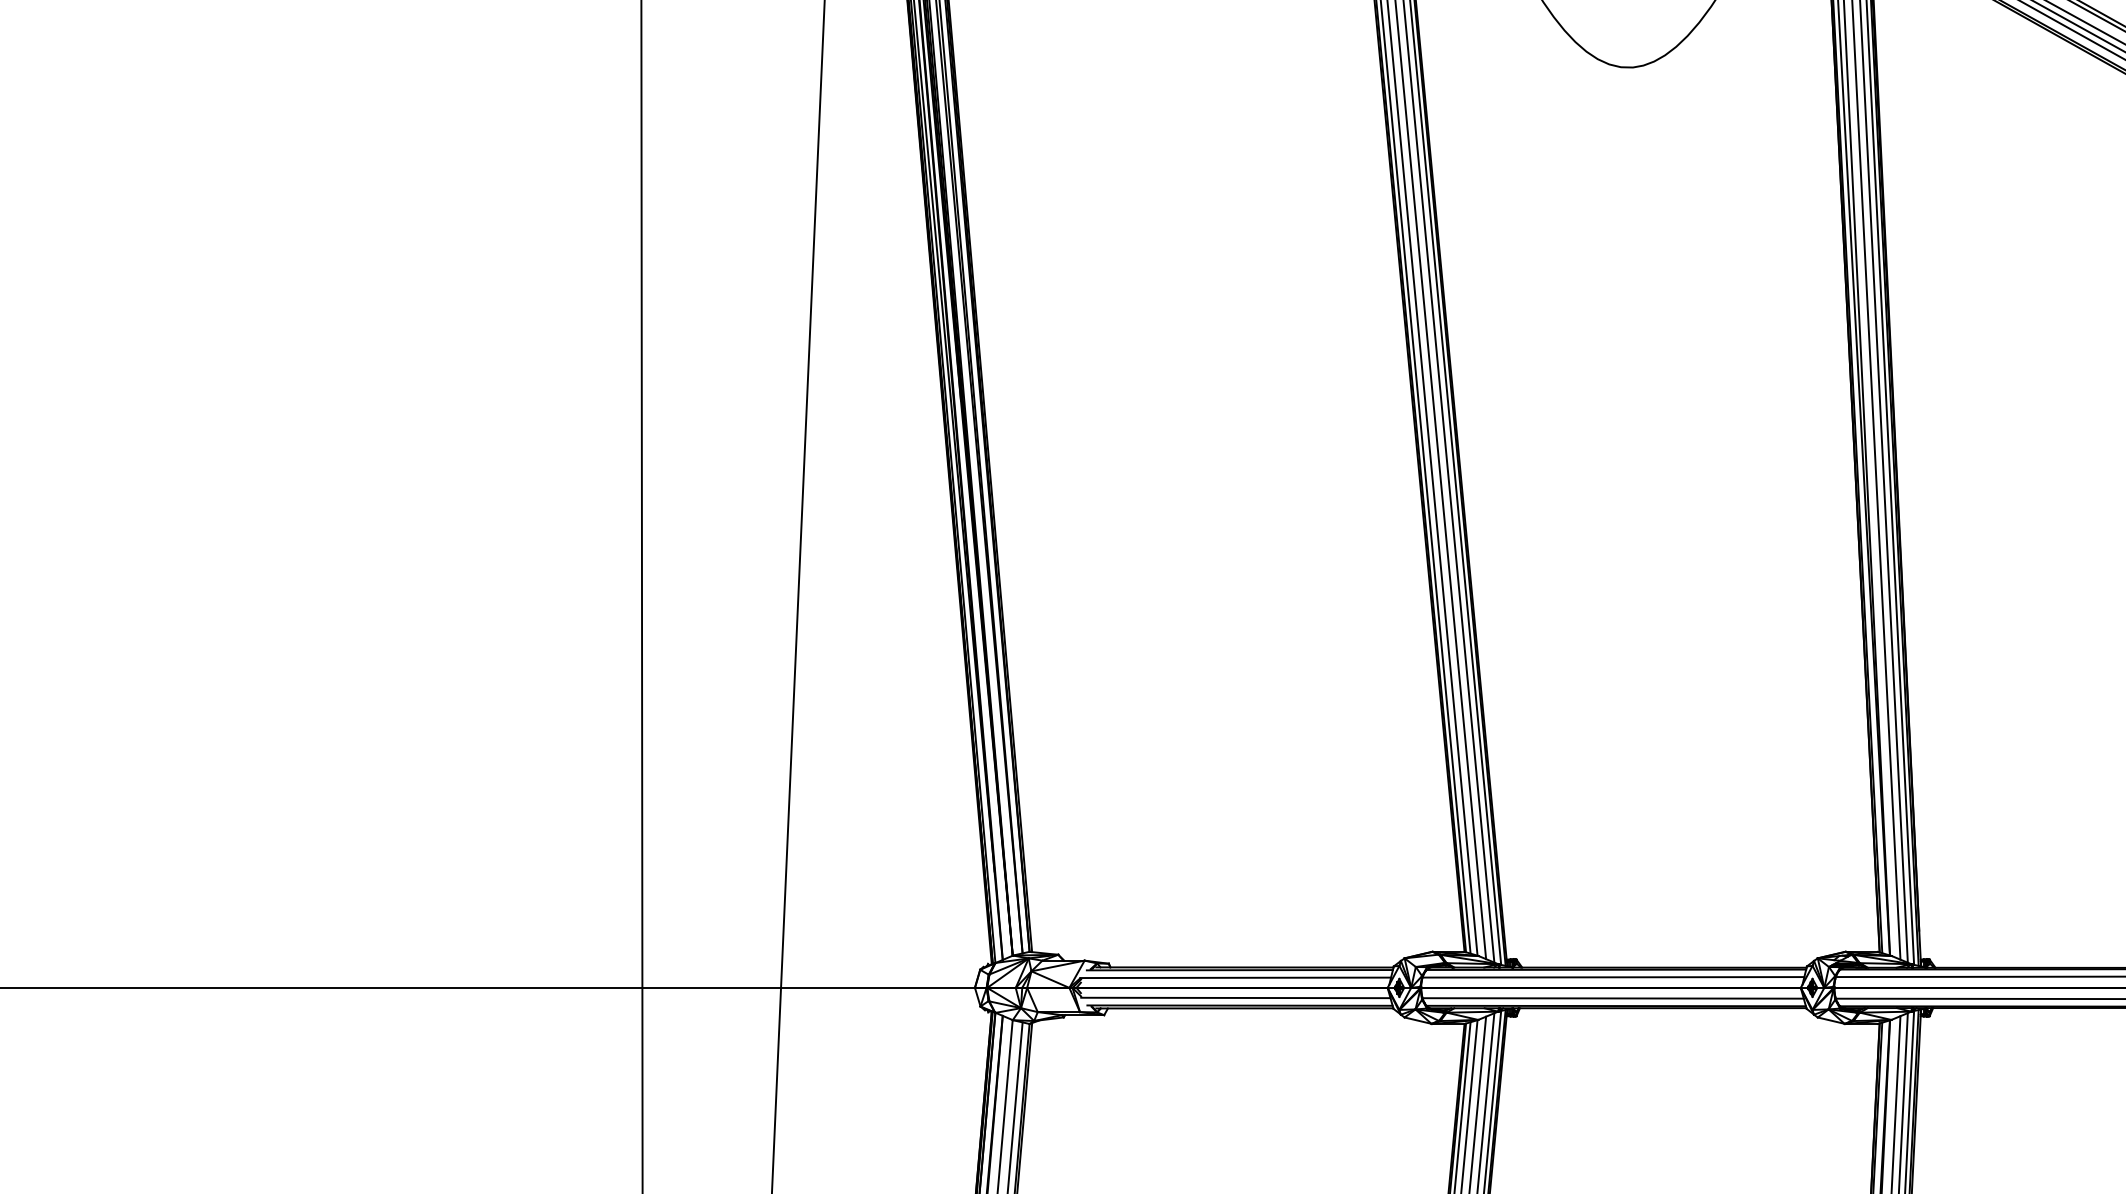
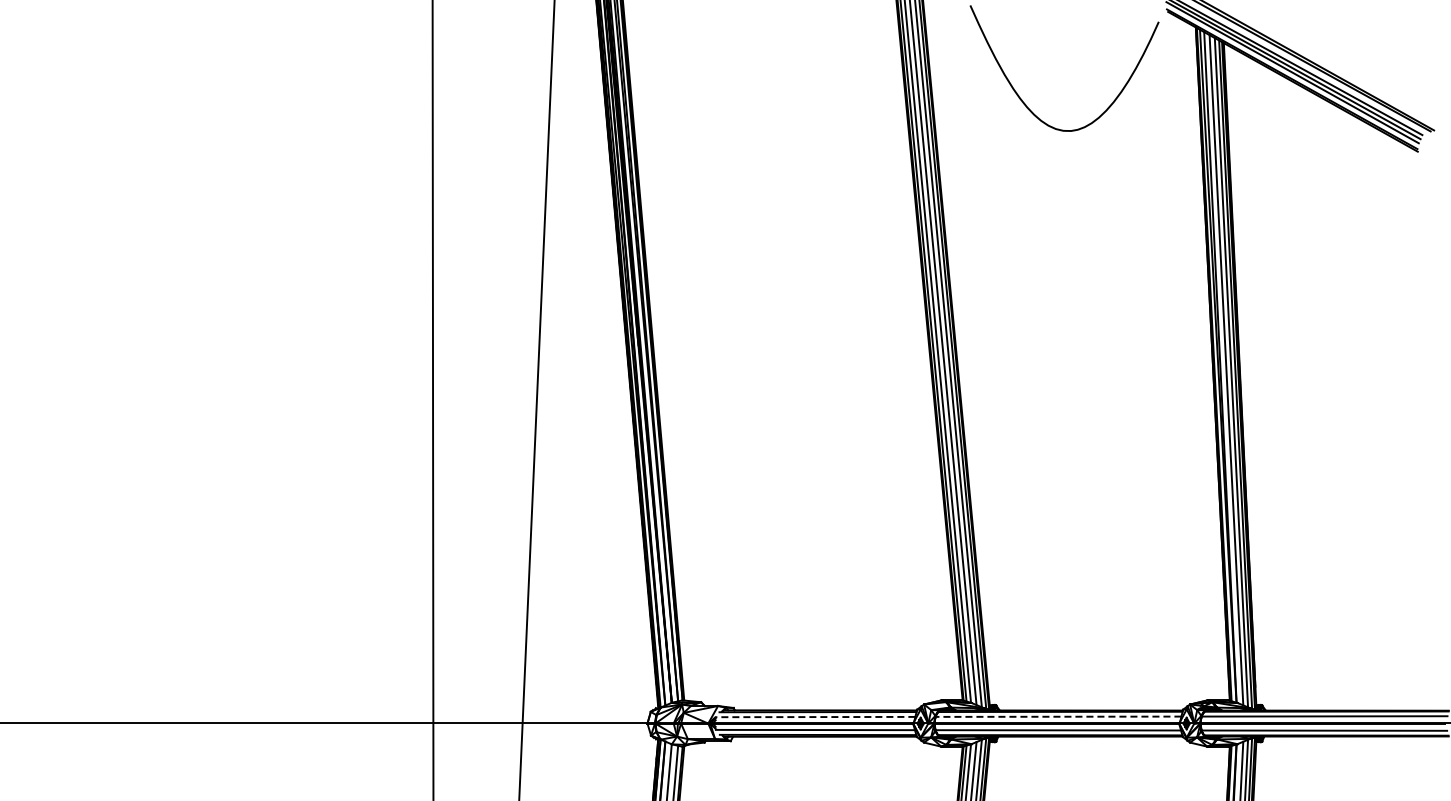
line: (1613, 976) -> (1058, 716), solid -> dashed
line: (1234, 978) -> (814, 717), solid -> dashed

